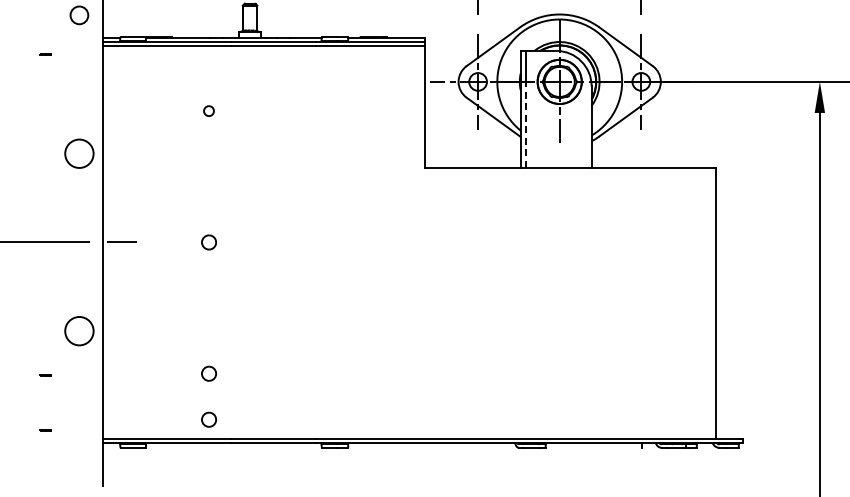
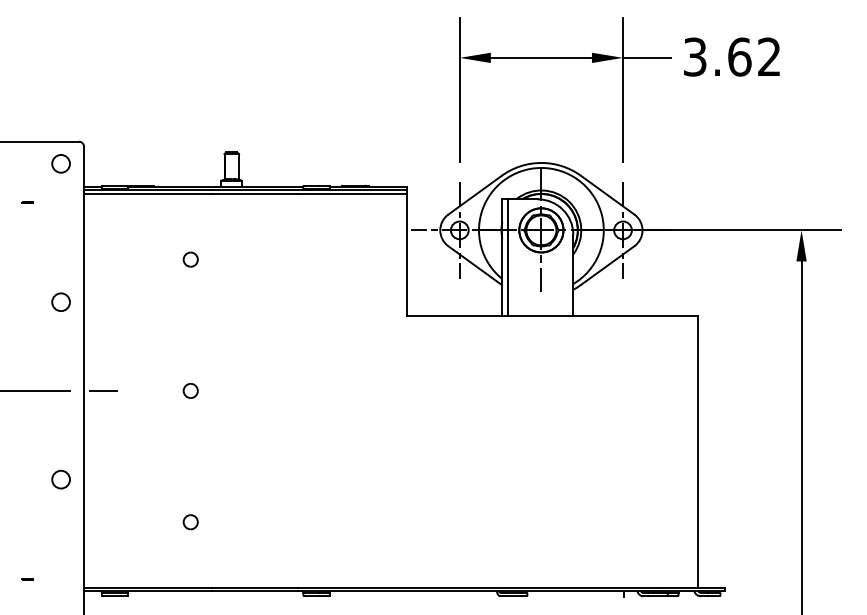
part: (208, 111) -> (190, 259), size x1.43
line: (525, 127) -> (507, 275), dashed -> solid
circle: (78, 154) -> (60, 302), size x0.62
circle: (78, 331) -> (60, 479), size x0.62
line: (45, 376) -> (27, 524), removed
part: (208, 420) -> (190, 568), removed

